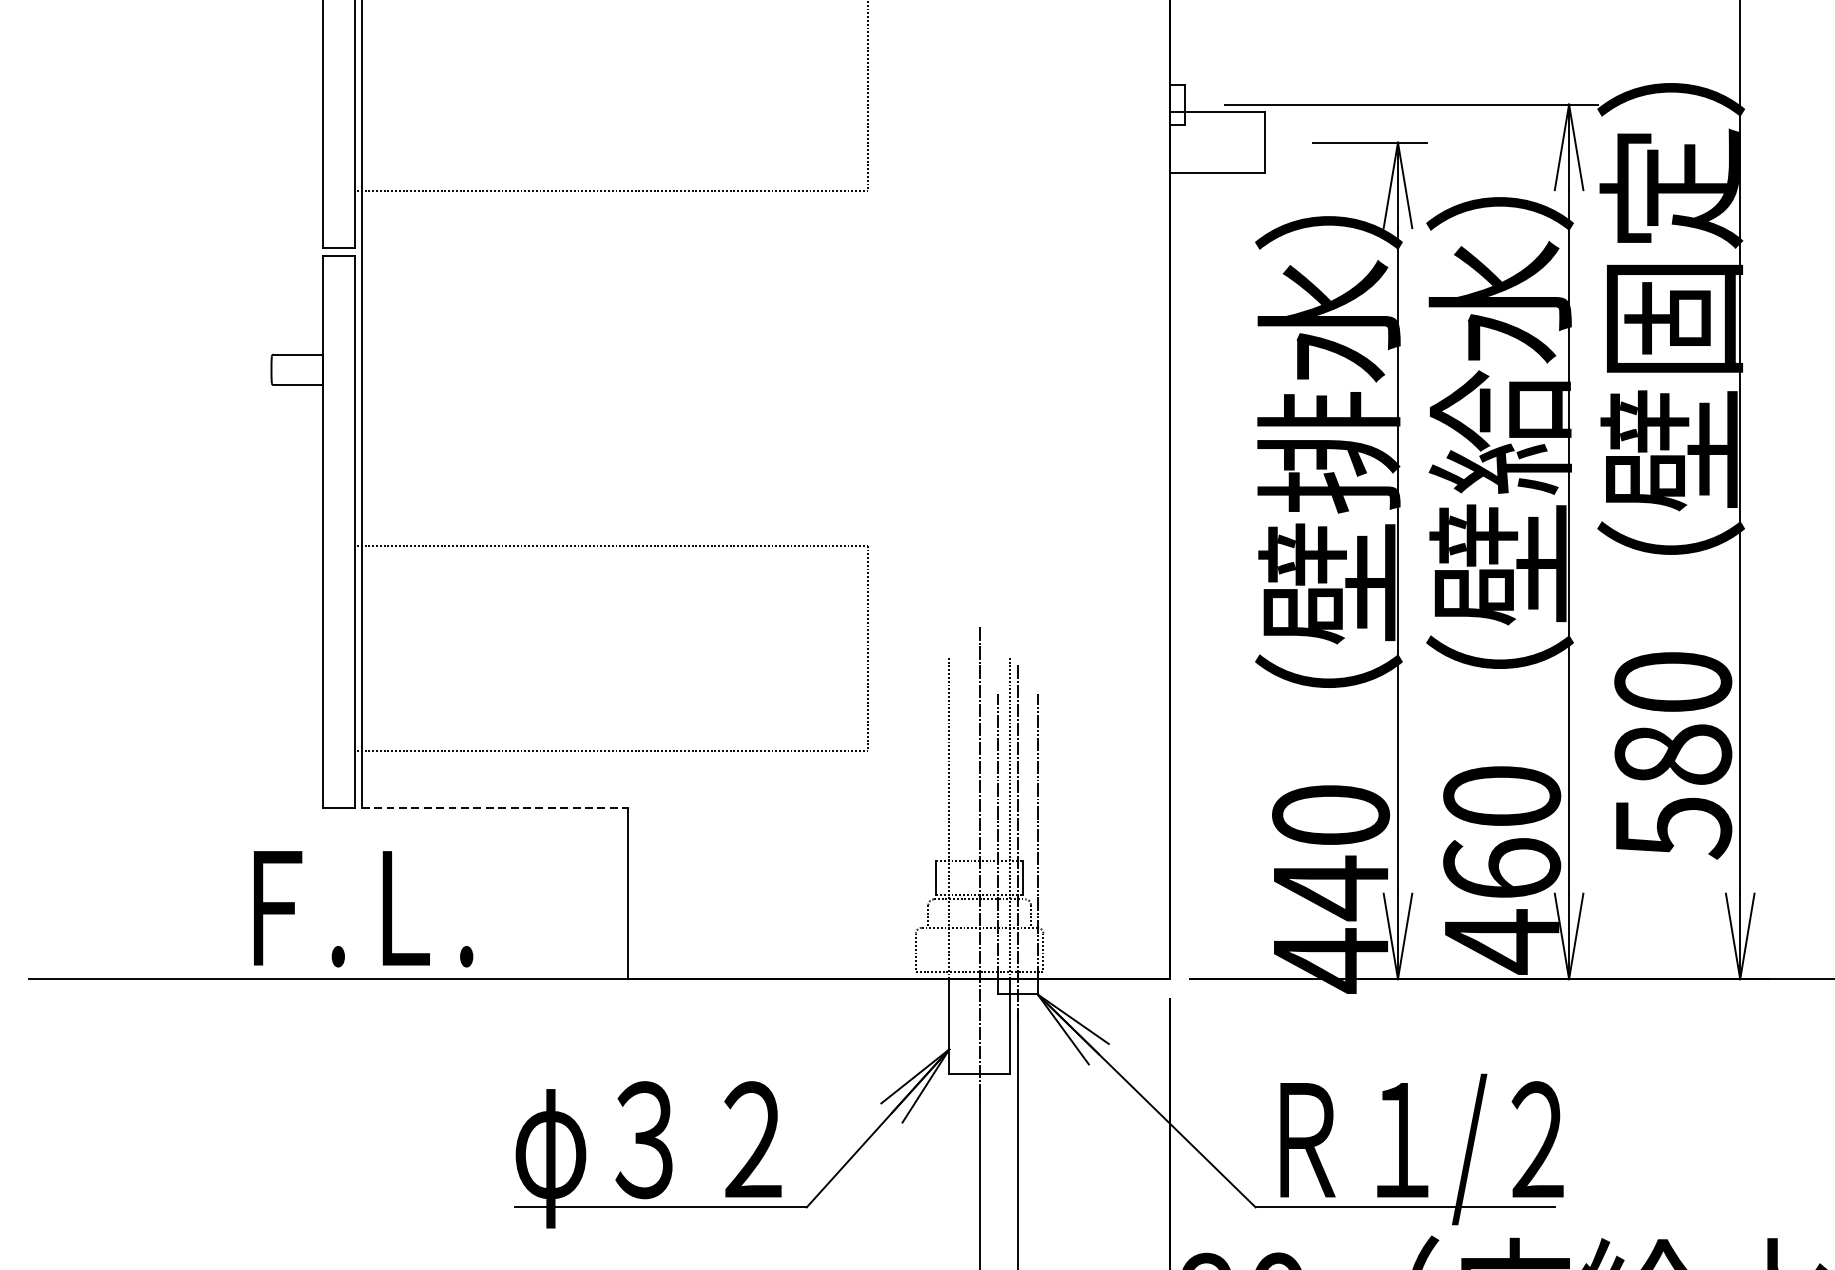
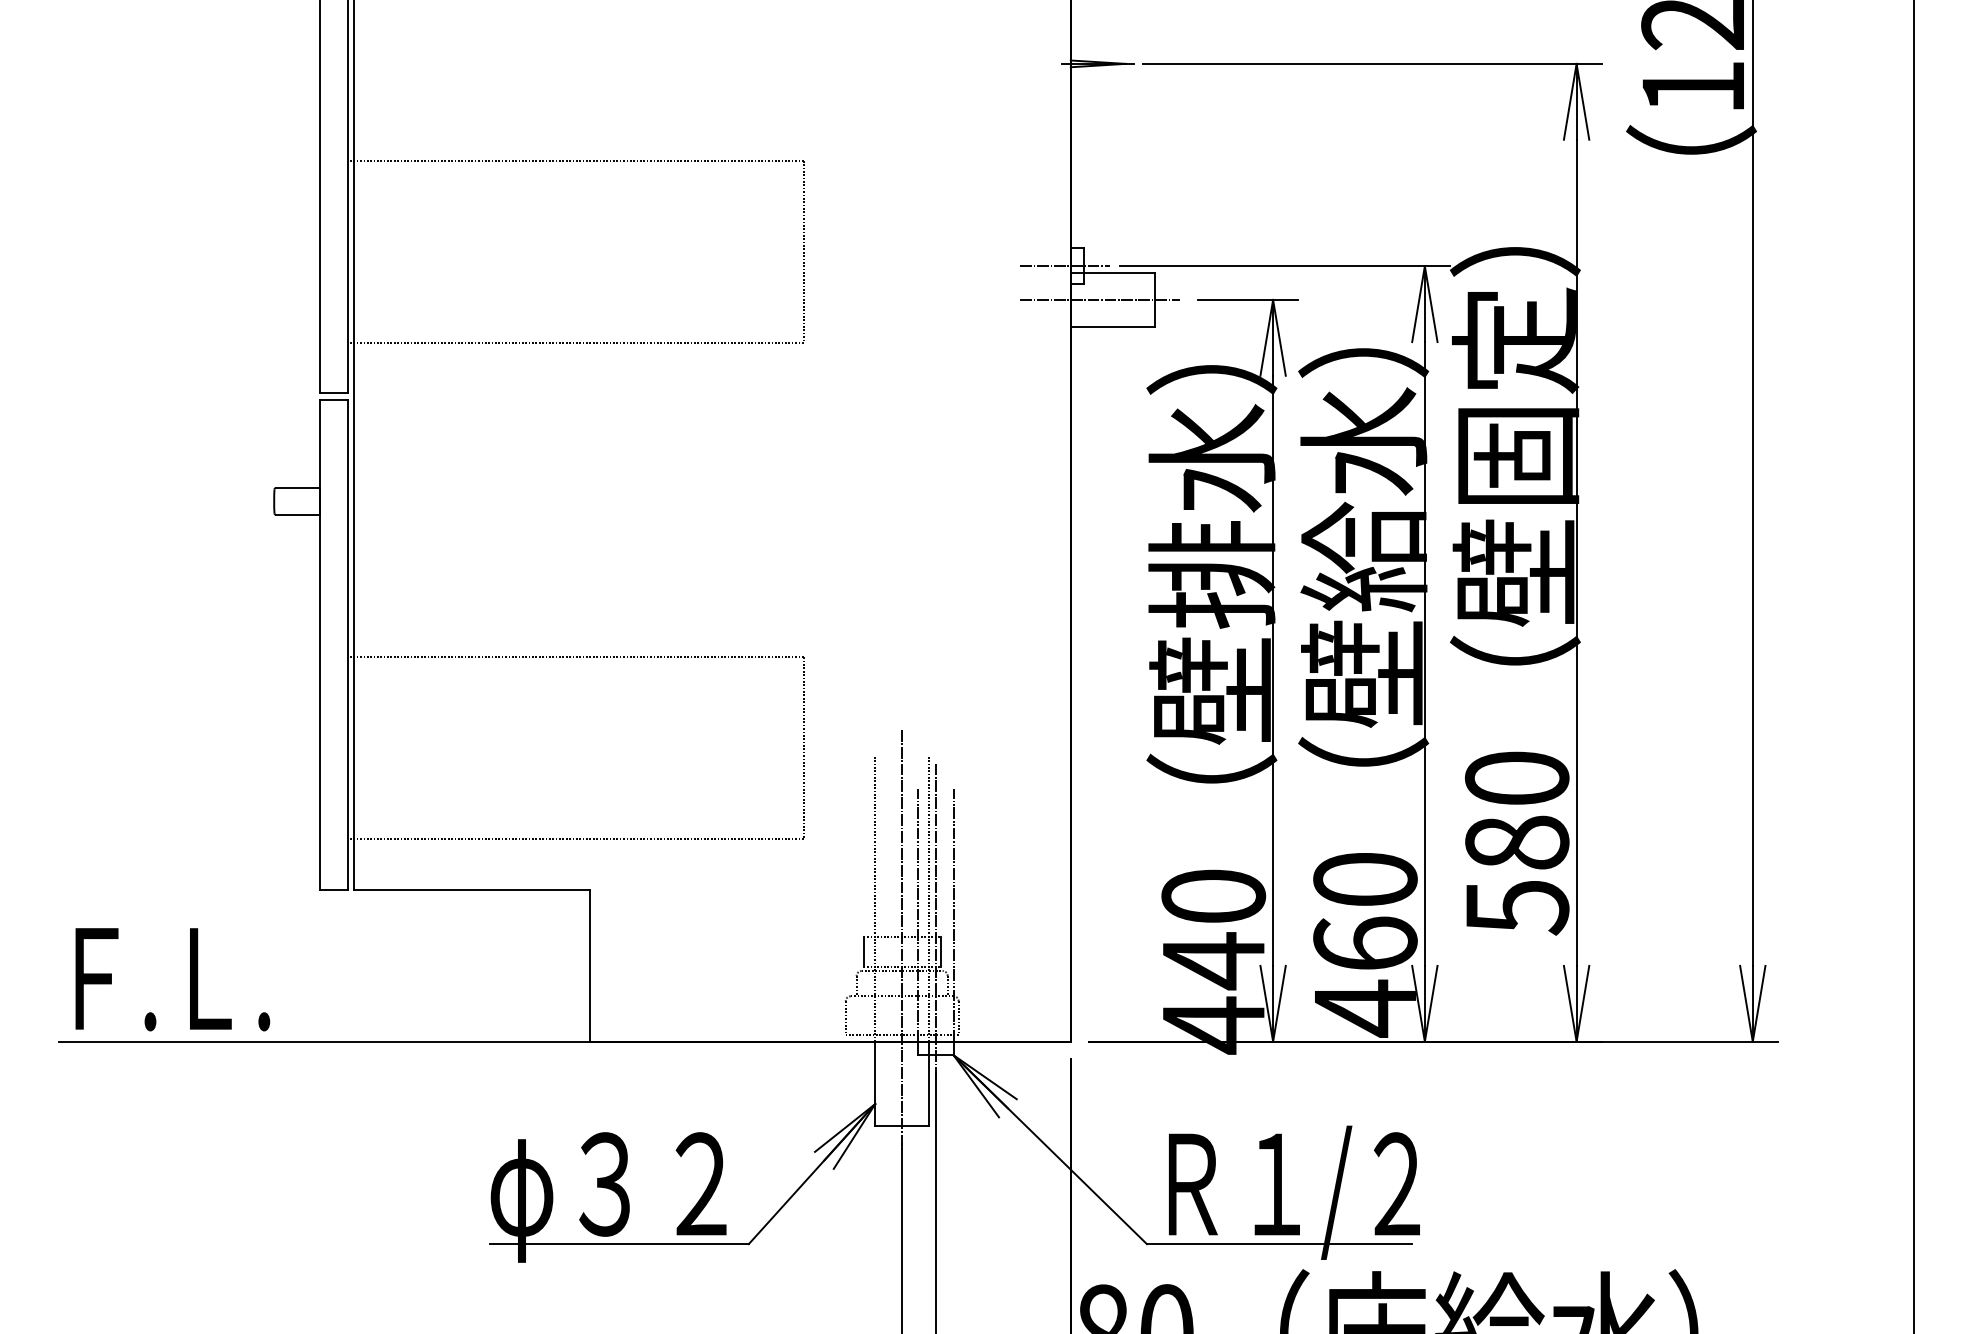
line: (1162, 104) -> (1064, 266), added
line: (1203, 142) -> (1100, 299), added
line: (495, 808) -> (472, 890), dashed -> solid
text: (363, 908) -> (172, 979), moved

